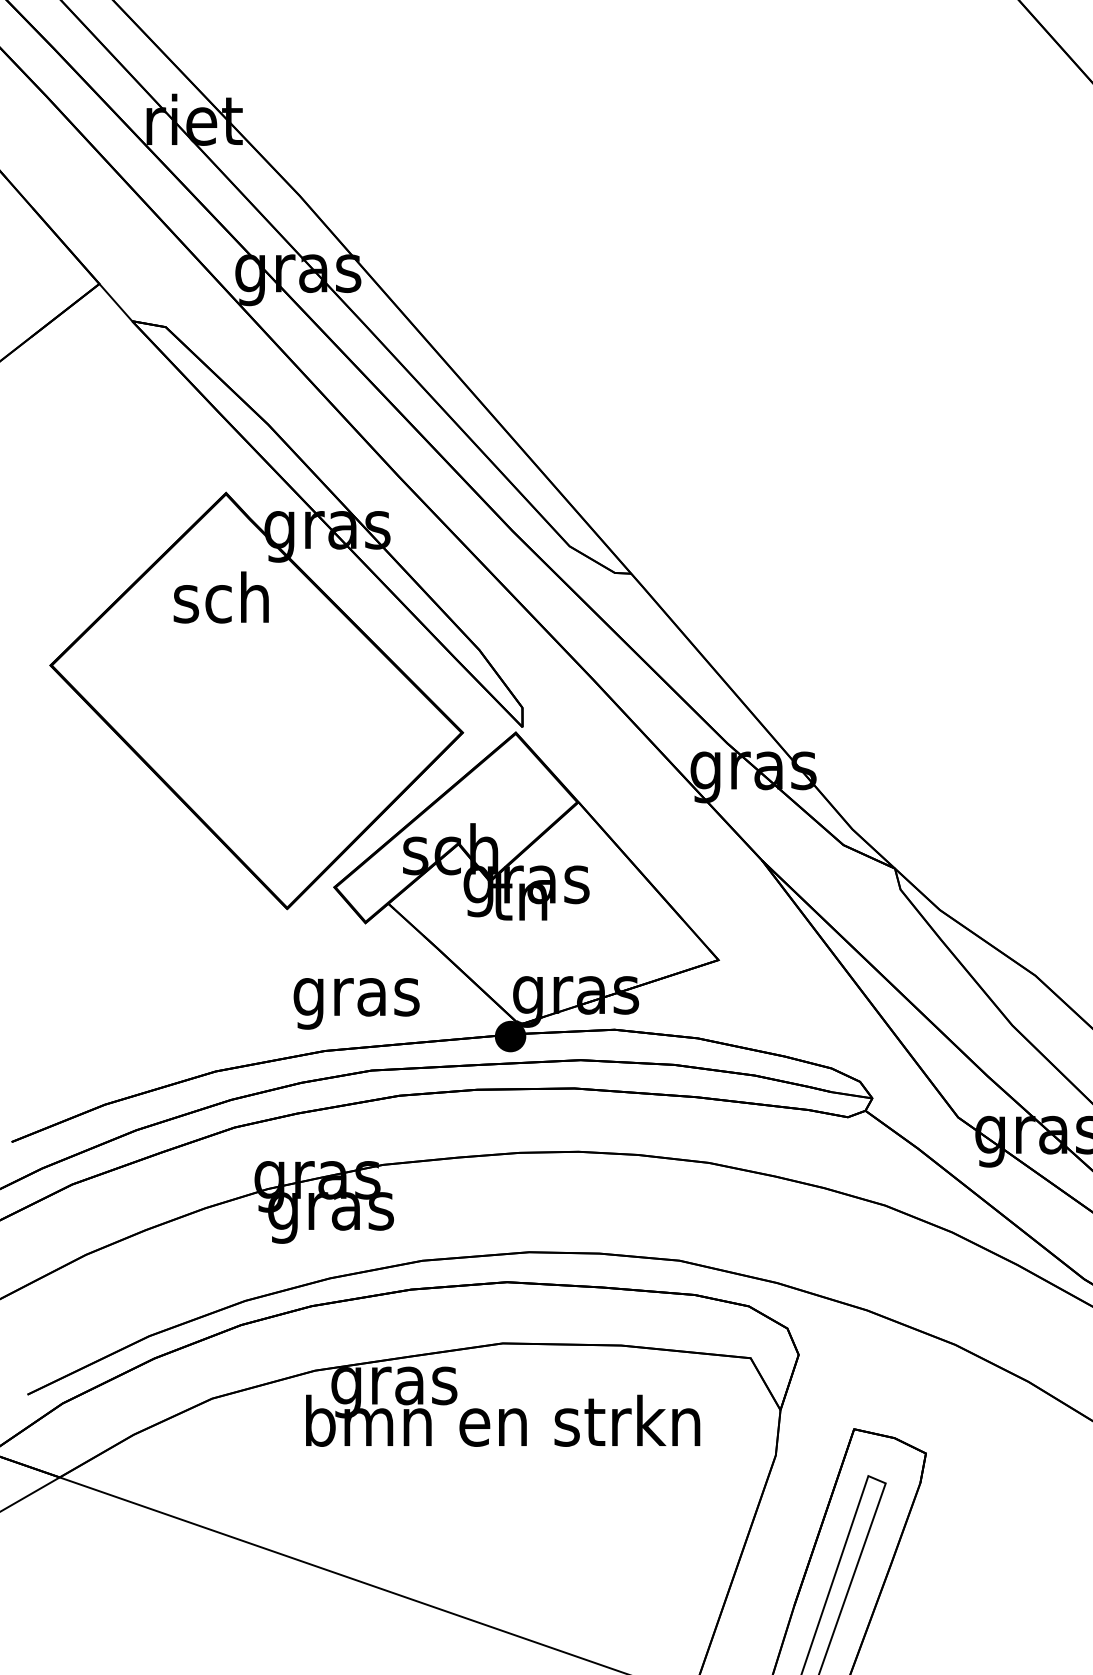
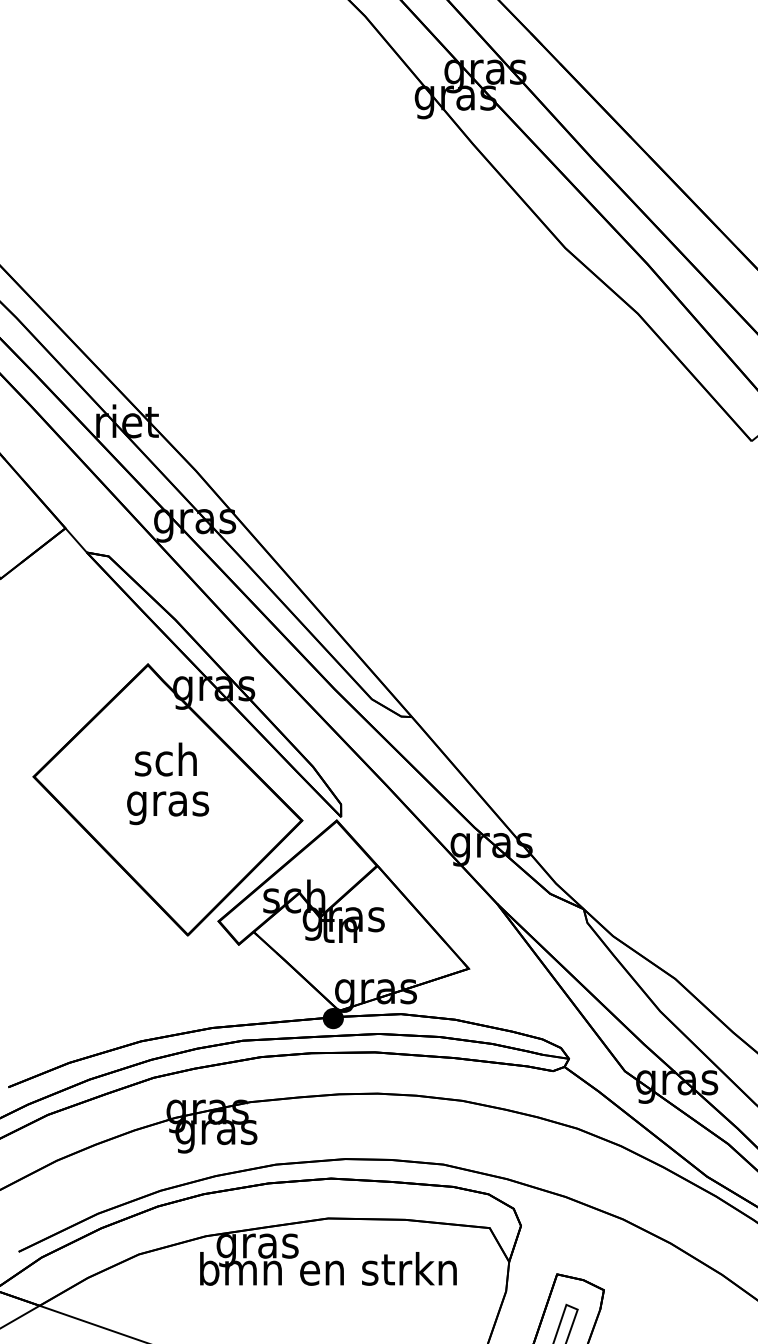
text: (220, 597) -> (165, 759), moved
text: (357, 1004) -> (168, 808), moved

